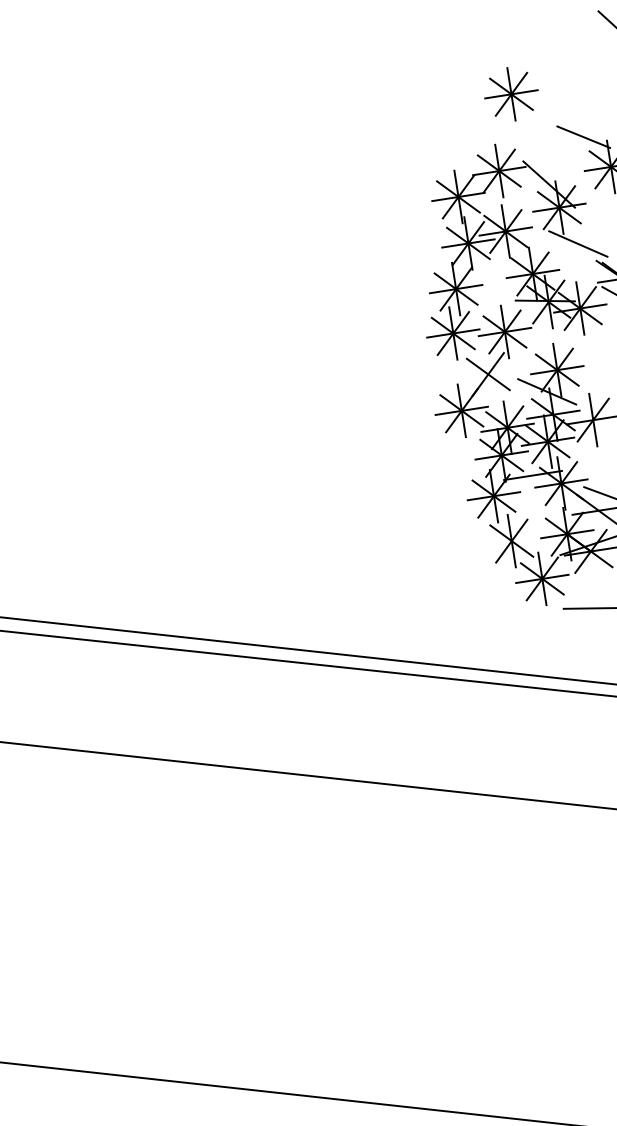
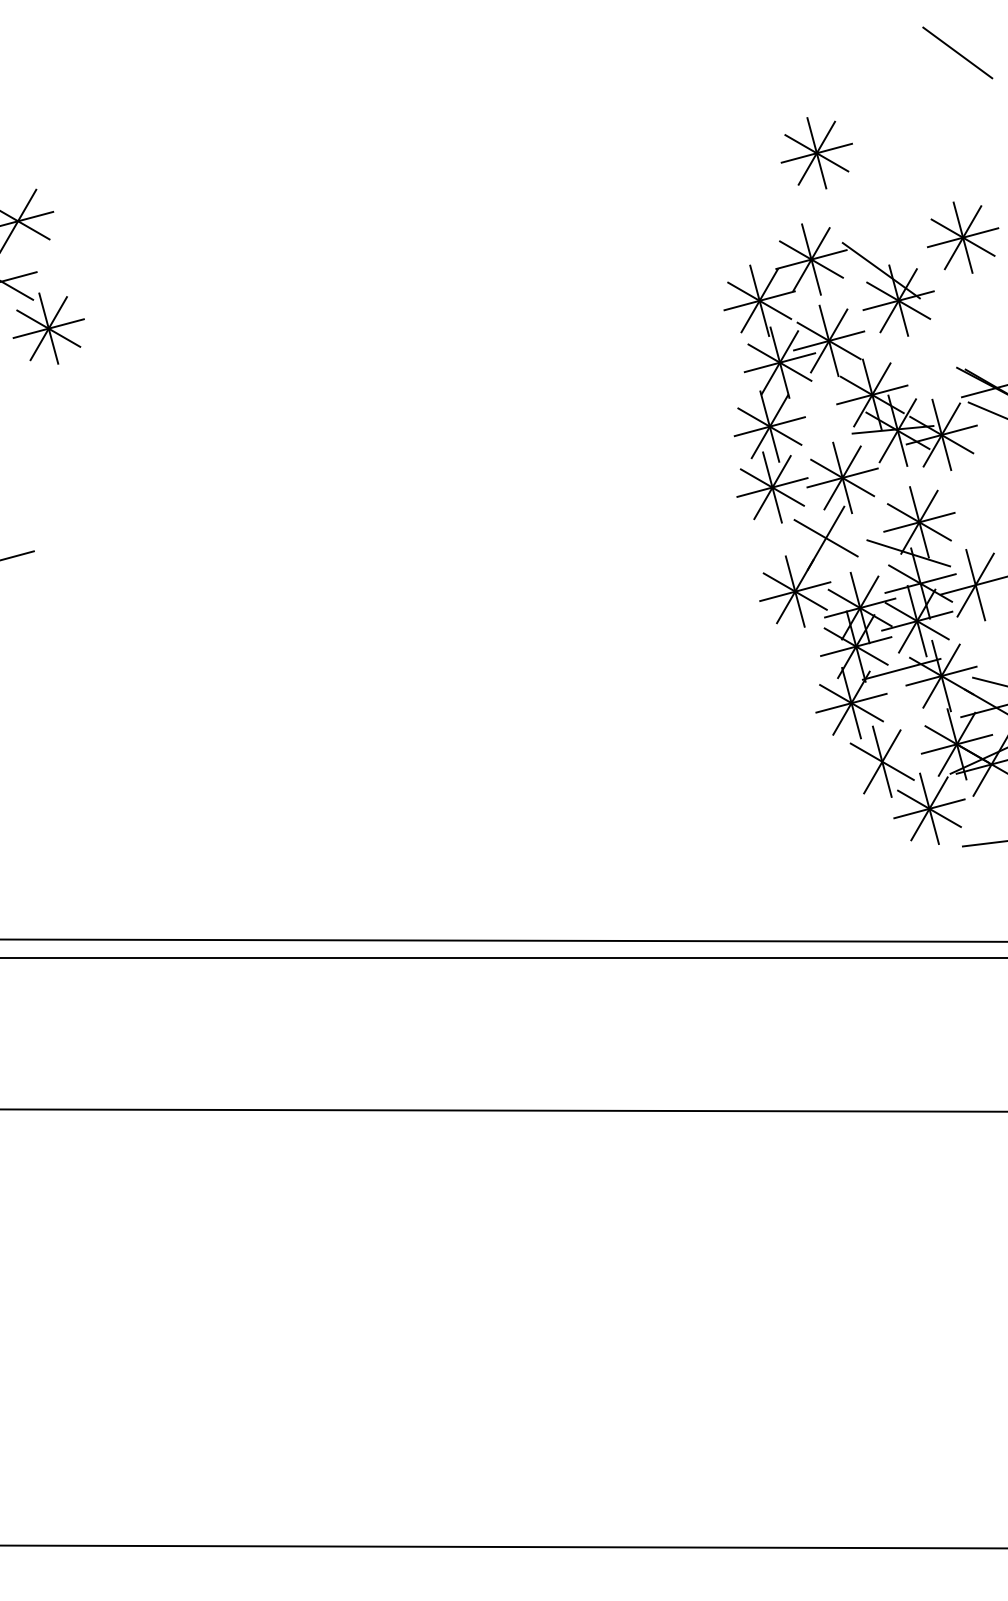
line: (583, 136) -> (921, 200), removed
line: (578, 244) -> (929, 347), removed

